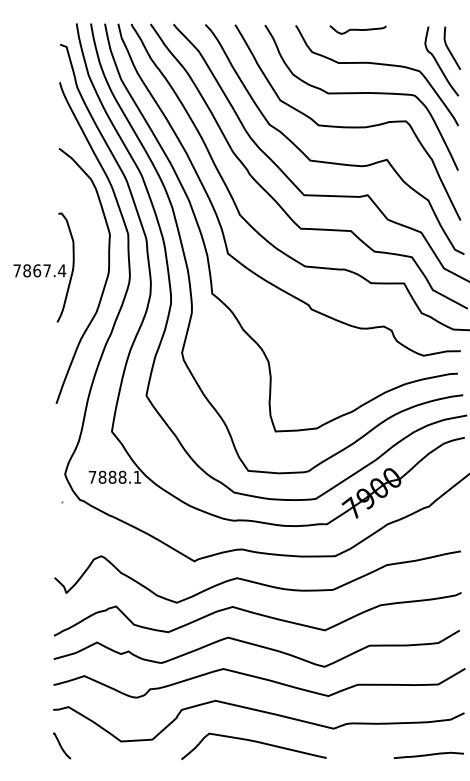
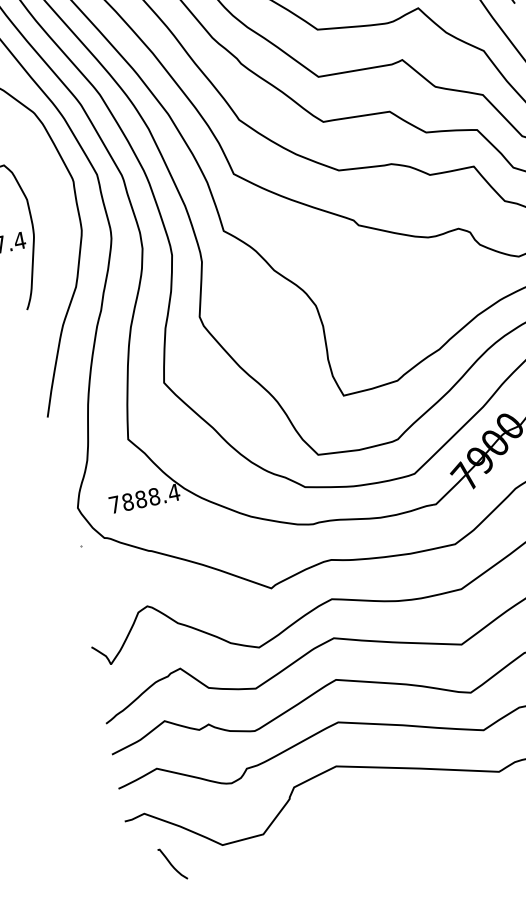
text: (137, 477) -> (174, 493), 7888.1 -> 7888.4
curve: (254, 742) -> (398, 811), removed
curve: (61, 745) -> (172, 863), moved

